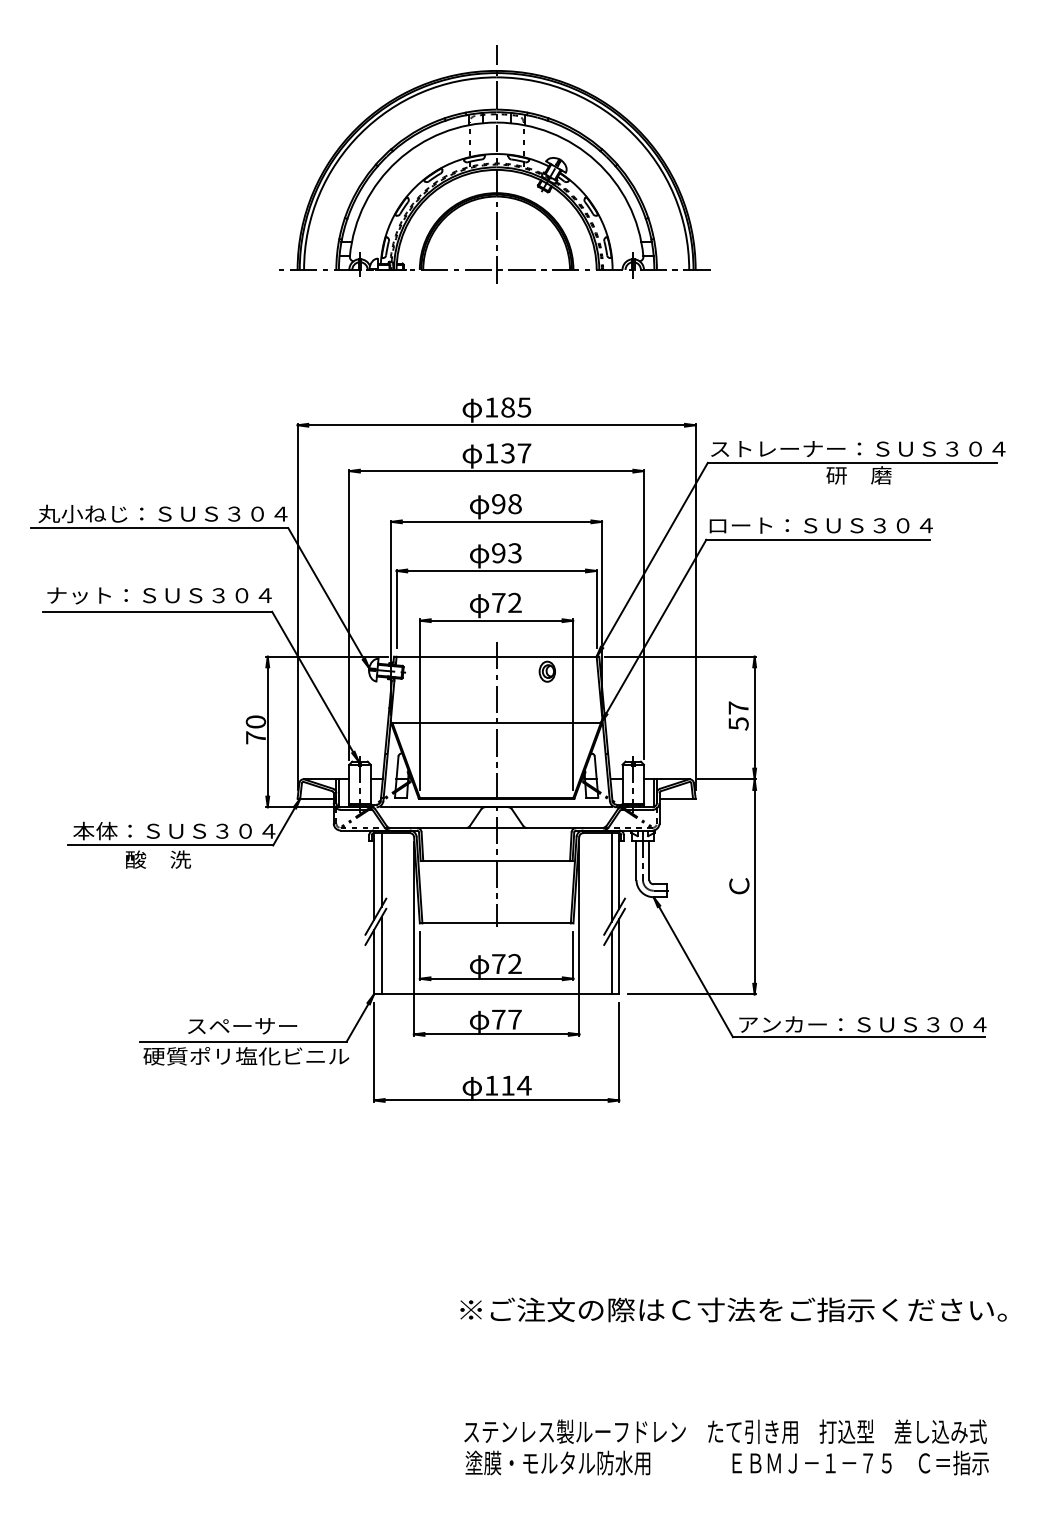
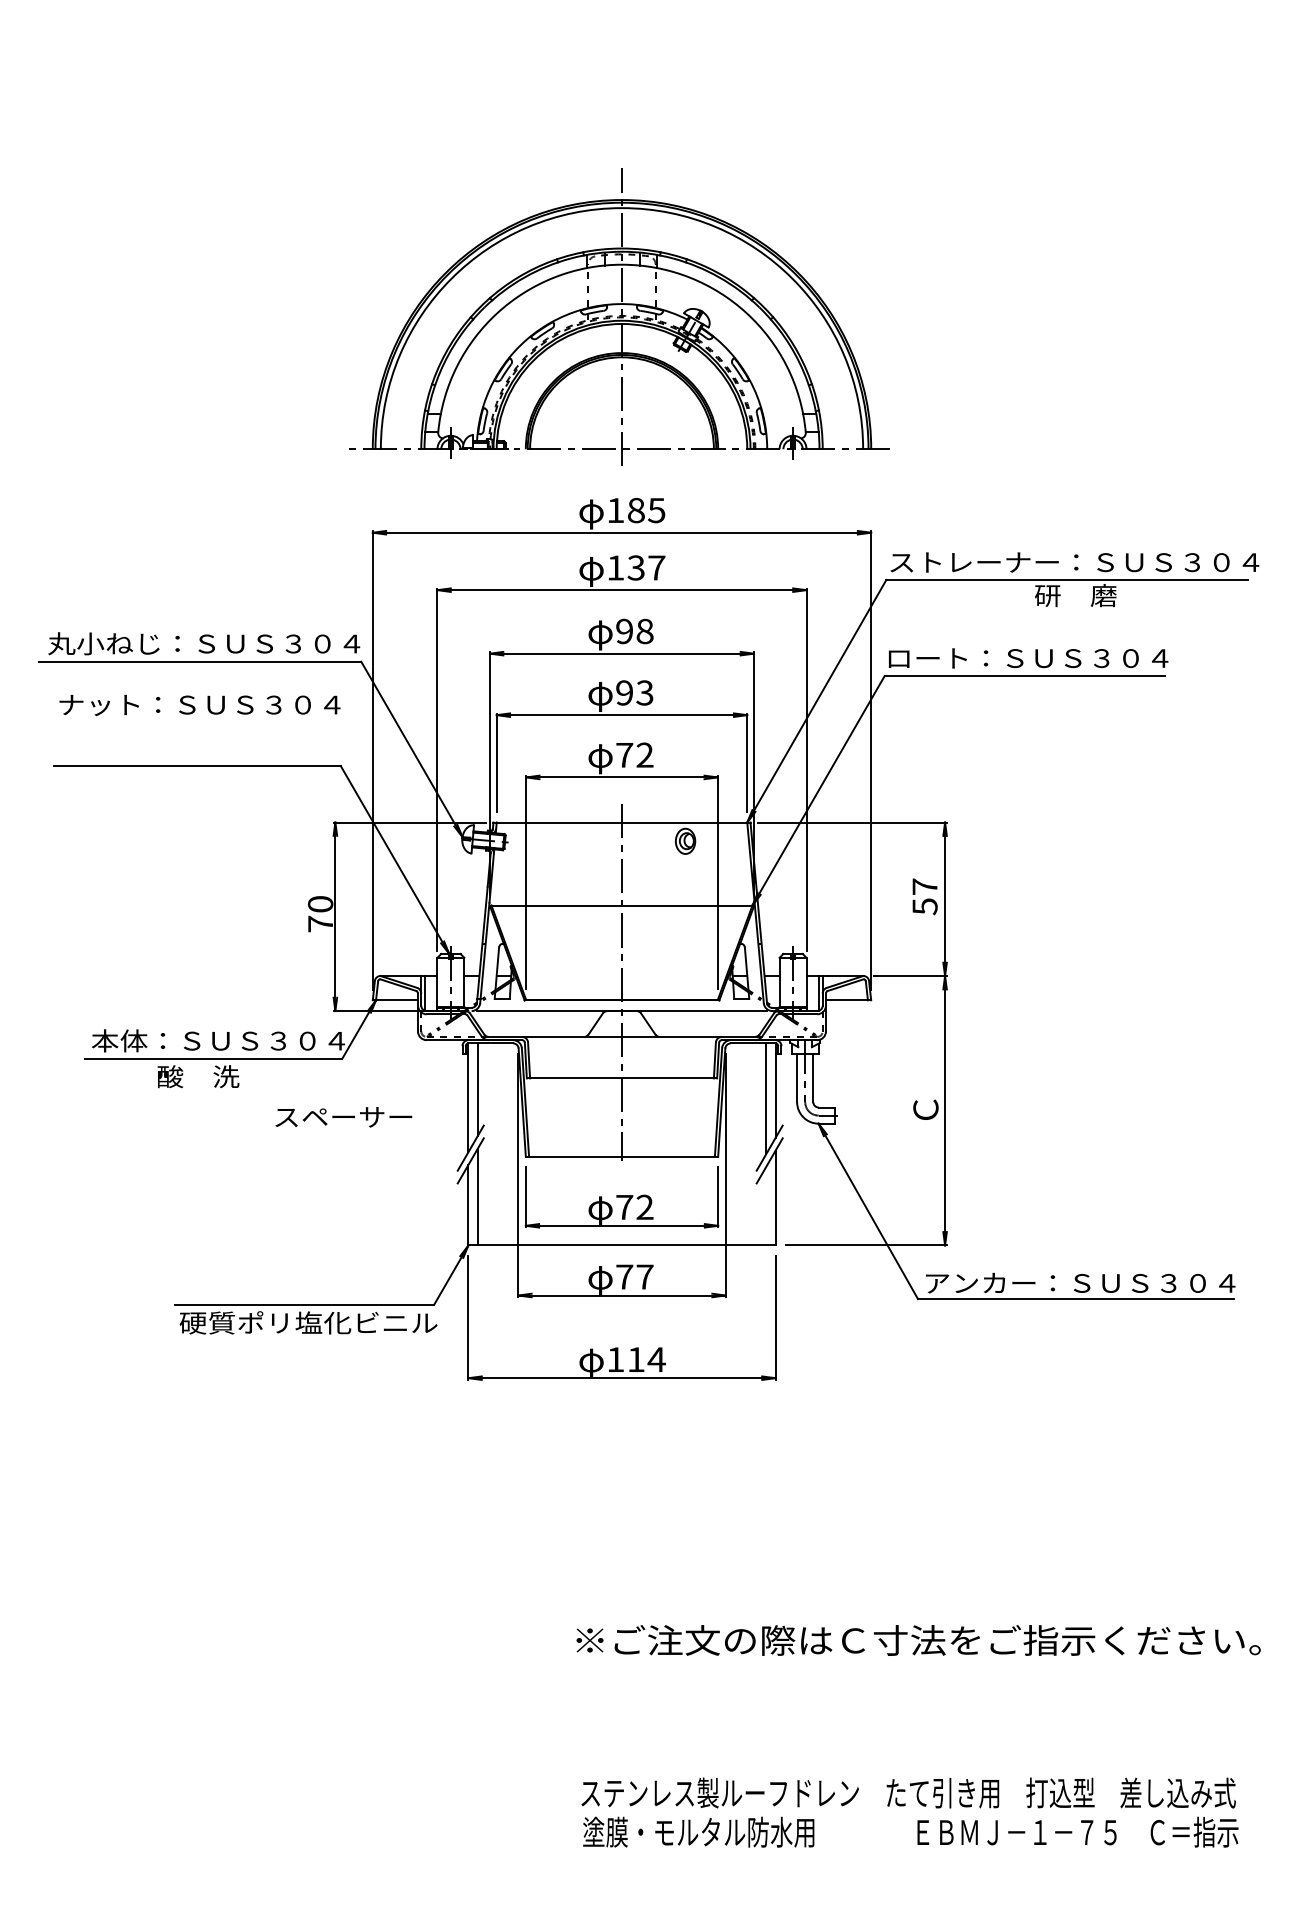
part: (494, 163) -> (619, 316), moved
text: (159, 595) -> (199, 705), moved
line: (612, 963) -> (766, 1206), removed
text: (242, 1026) -> (343, 1117), moved

